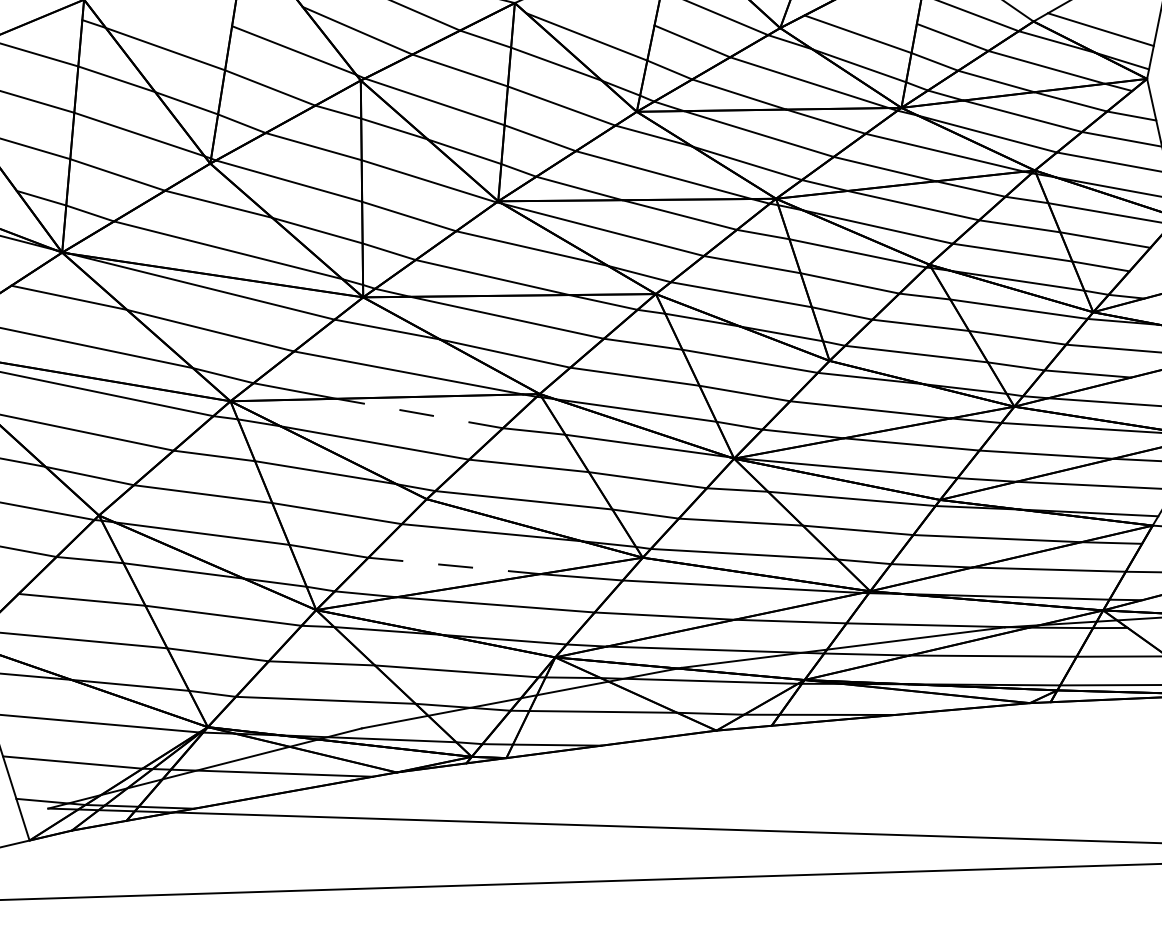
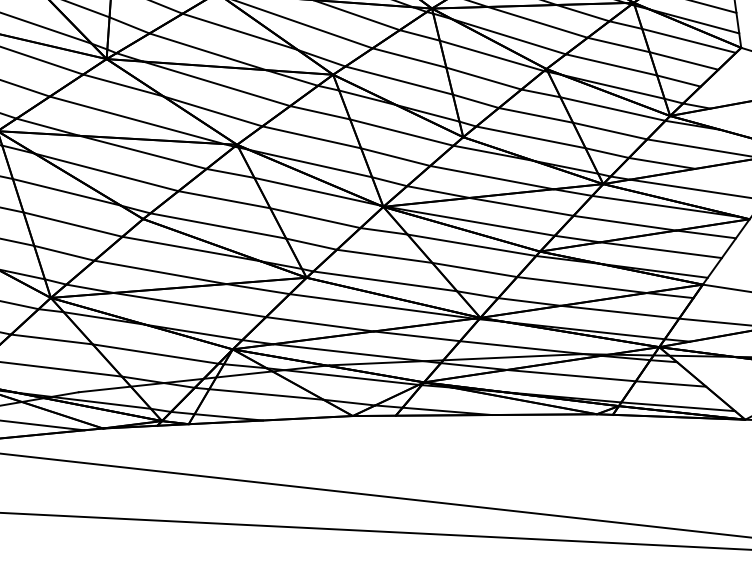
line: (419, 413) -> (142, 152), dashed -> solid
line: (454, 565) -> (160, 272), dashed -> solid

